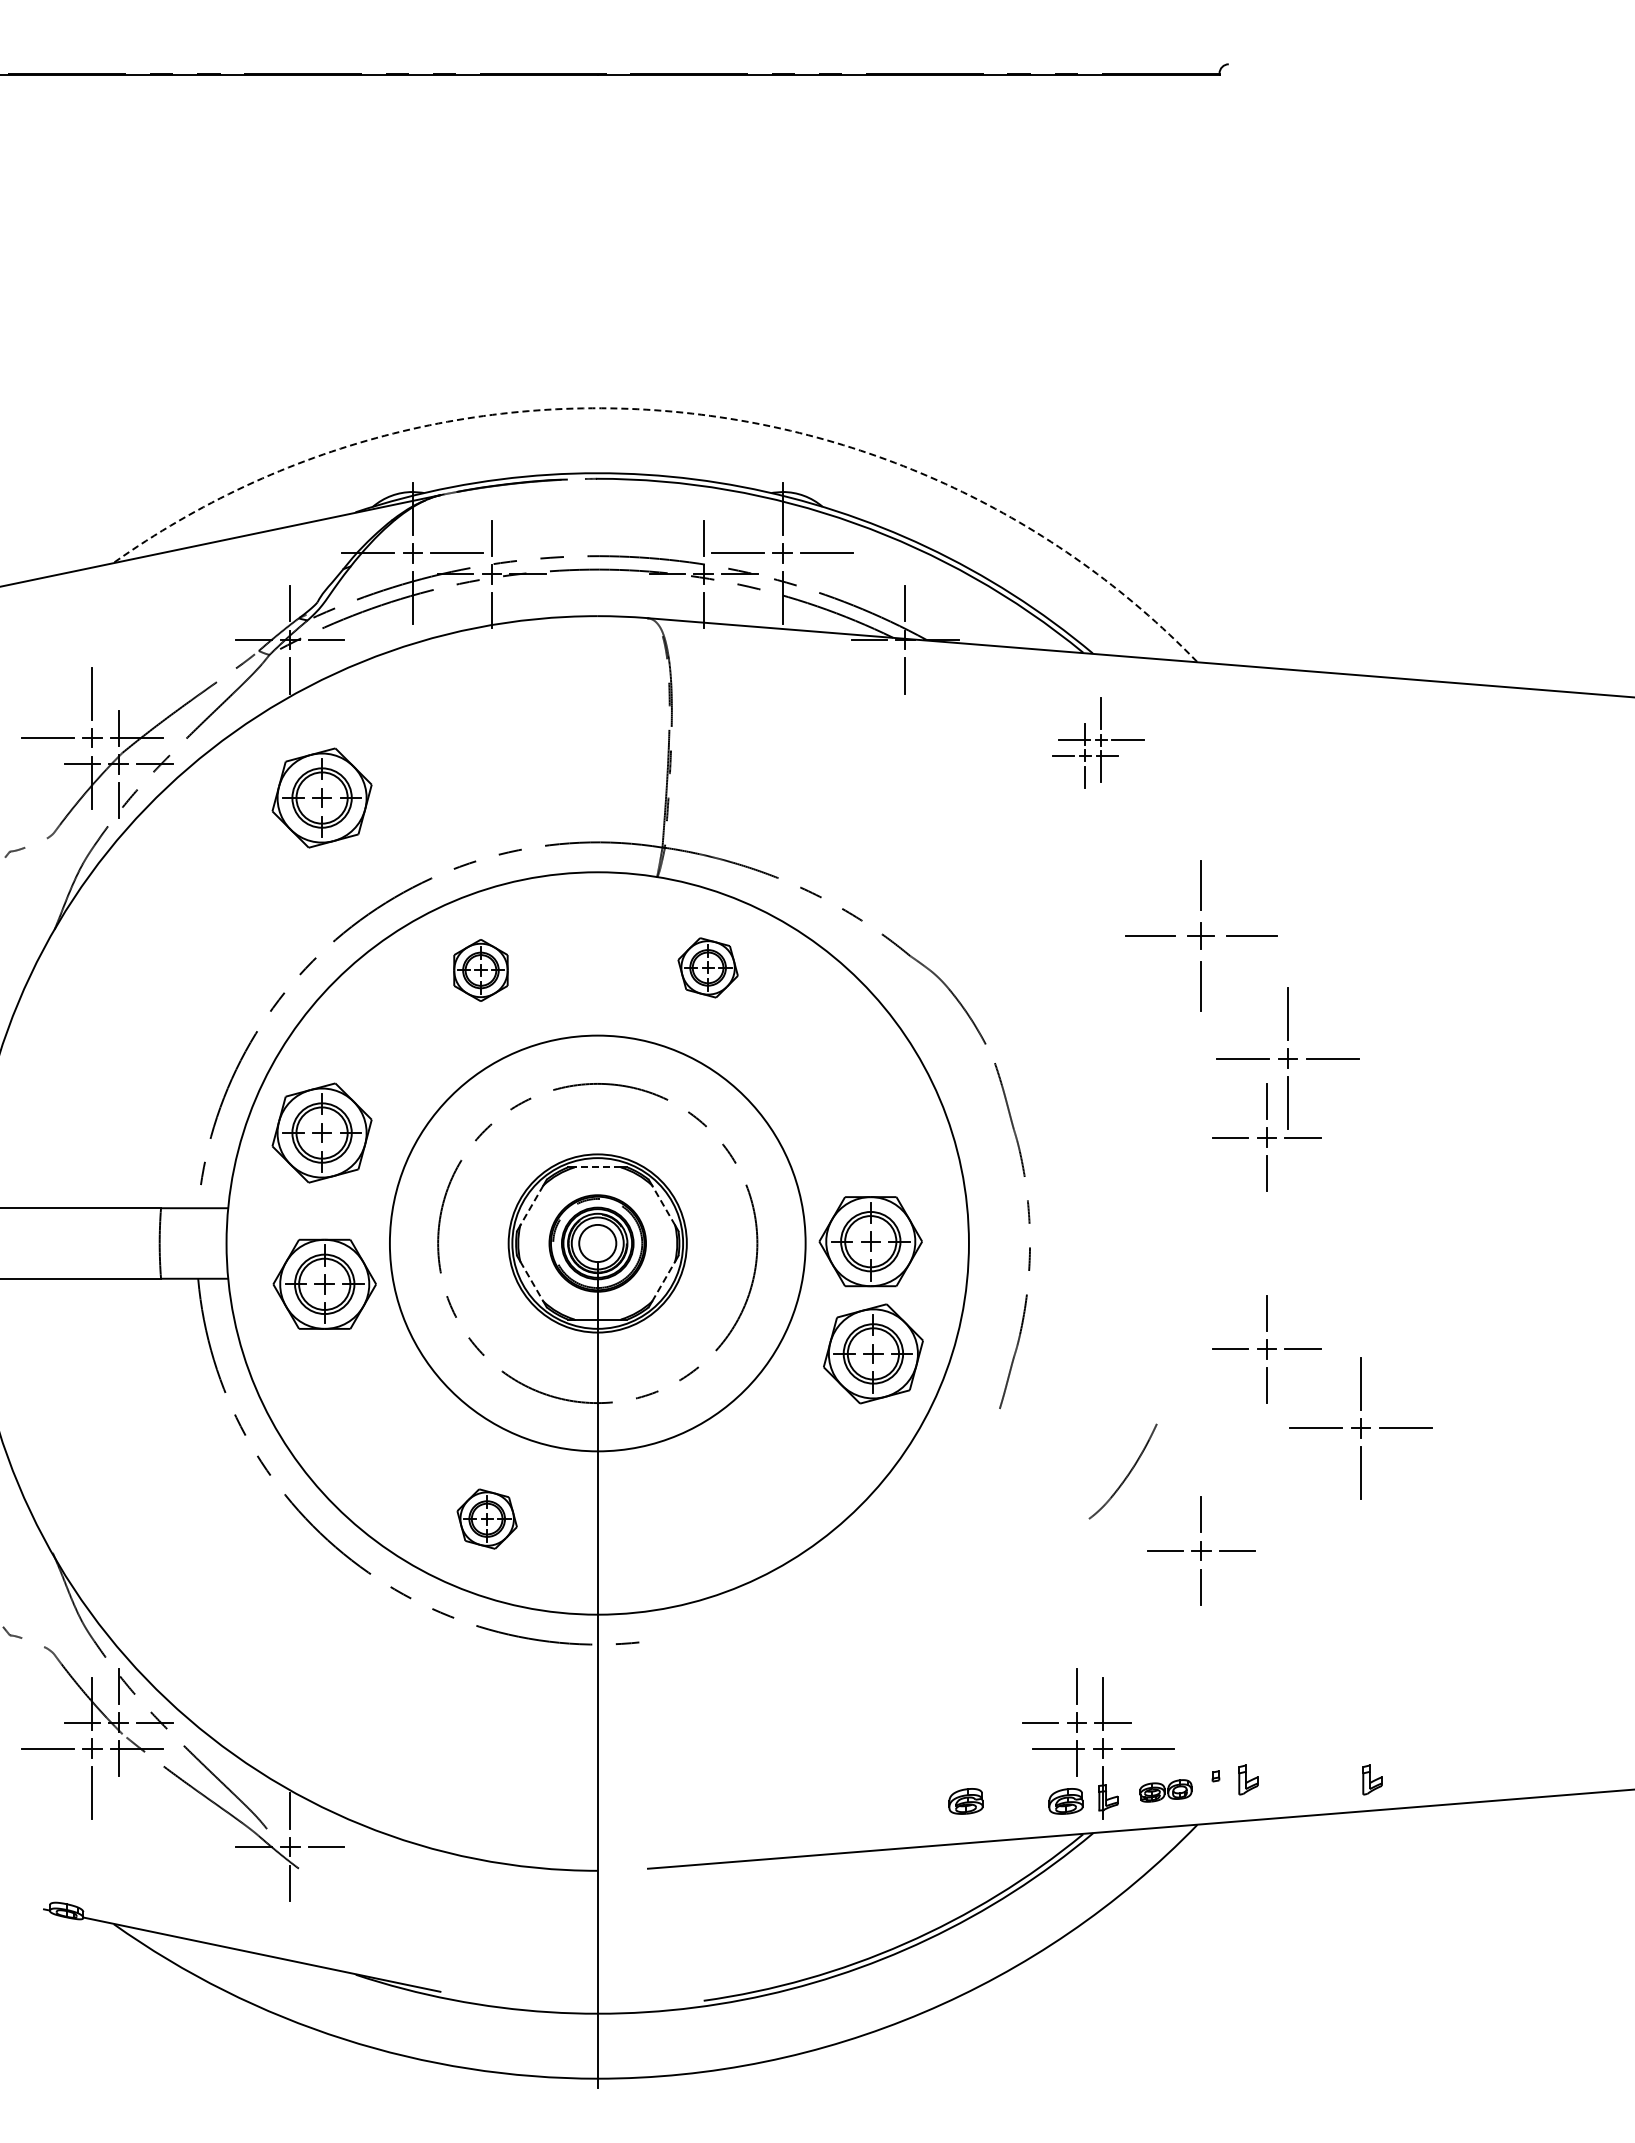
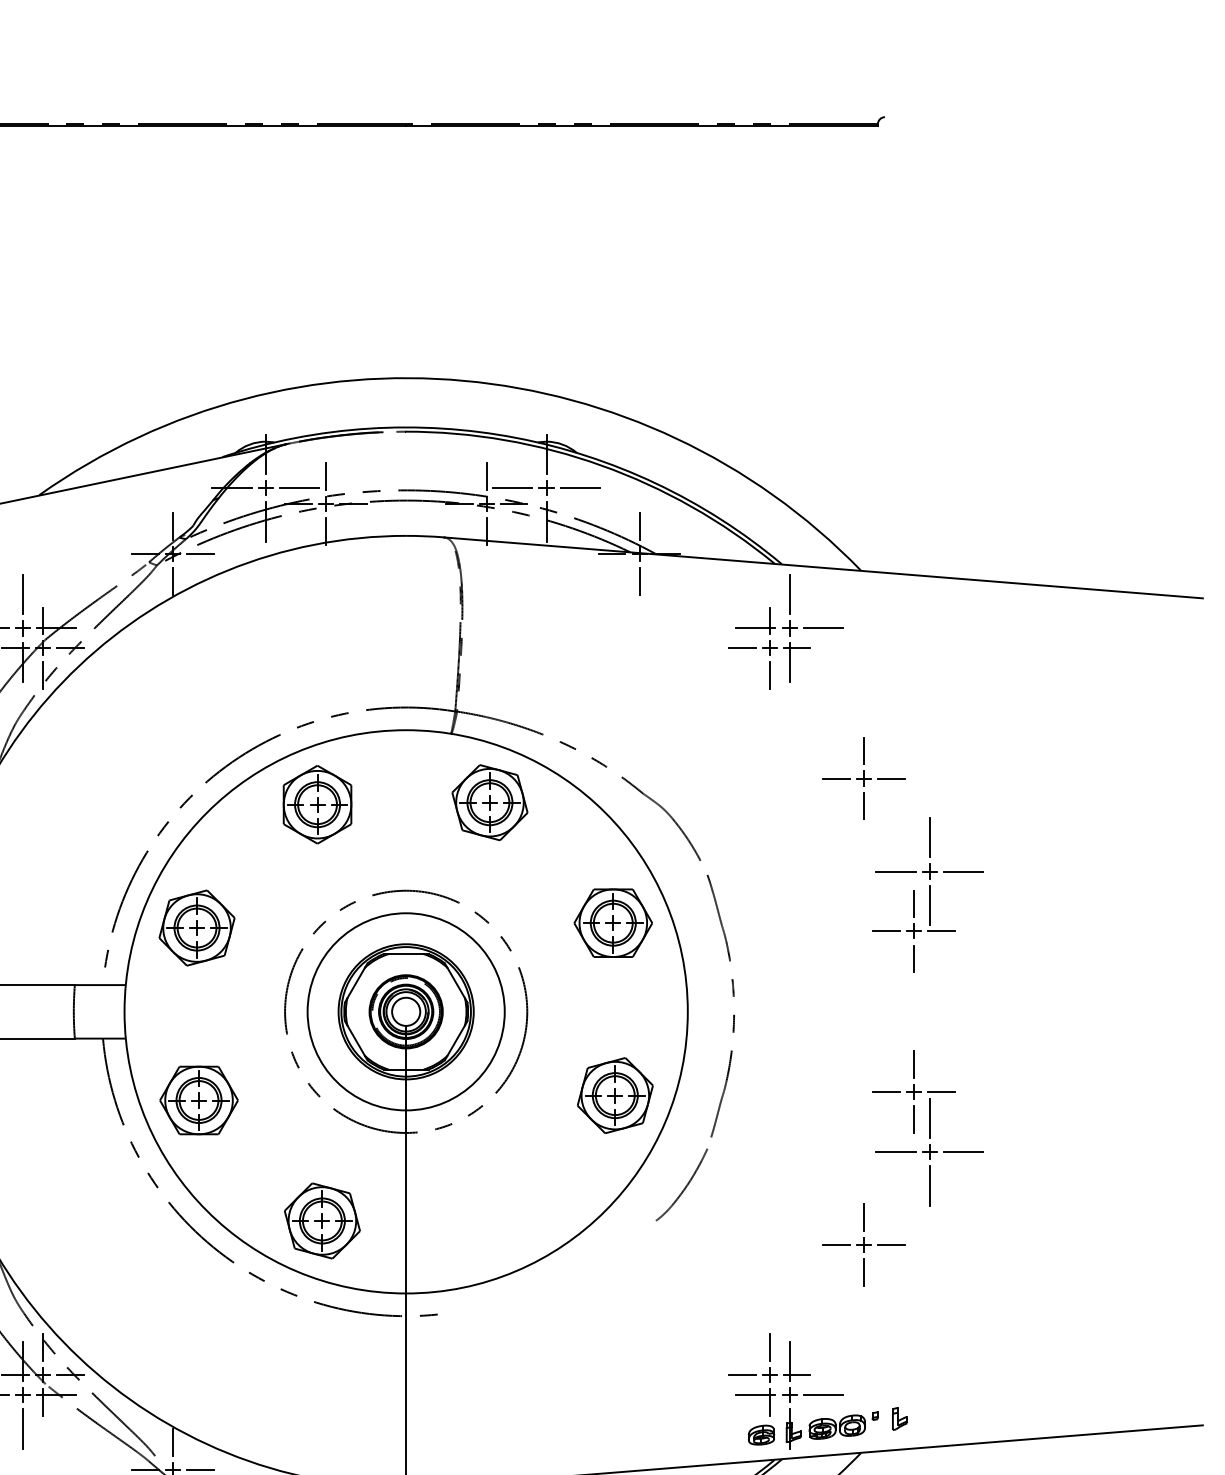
arc: (674, 411) -> (464, 380), dashed -> solid
part: (1098, 742) -> (786, 631), size x1.67
part: (321, 797) -> (196, 673), removed
part: (1201, 935) -> (864, 778), size x0.71
part: (707, 967) -> (489, 802), size x1.67
part: (480, 970) -> (317, 804), size x1.67
line: (597, 1167) -> (405, 954), dashed -> solid
line: (531, 1205) -> (355, 983), dashed -> solid
line: (663, 1205) -> (456, 983), dashed -> solid
part: (870, 1241) -> (613, 923), moved
circle: (597, 1243) -> (405, 1011), size x0.62
line: (532, 1281) -> (356, 1040), dashed -> solid
line: (663, 1281) -> (456, 1040), dashed -> solid
part: (324, 1283) -> (198, 1099), moved
part: (1360, 1428) -> (929, 1152), moved
curve: (1126, 1475) -> (684, 1187), moved
part: (486, 1518) -> (321, 1220), size x1.67
part: (1372, 1779) -> (993, 1418), removed
part: (1165, 1790) -> (836, 1426), size x1.43
part: (965, 1801) -> (685, 1435), removed

